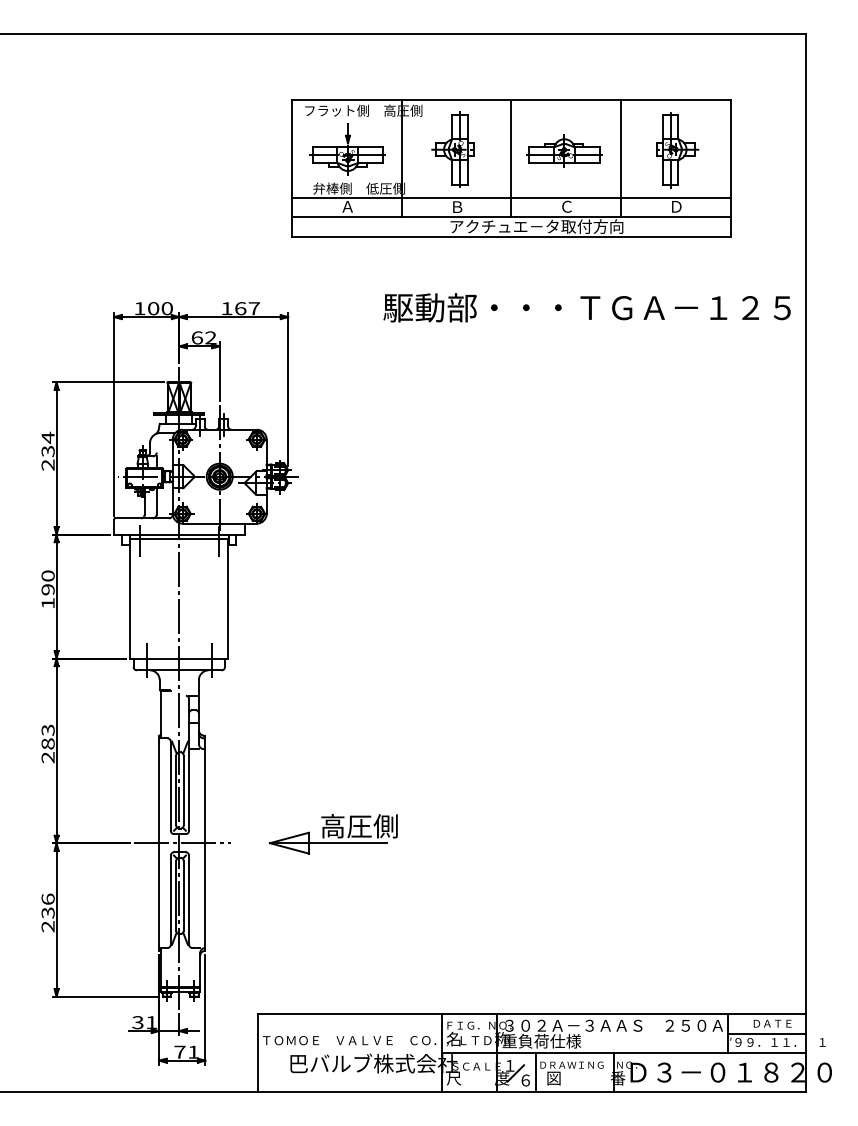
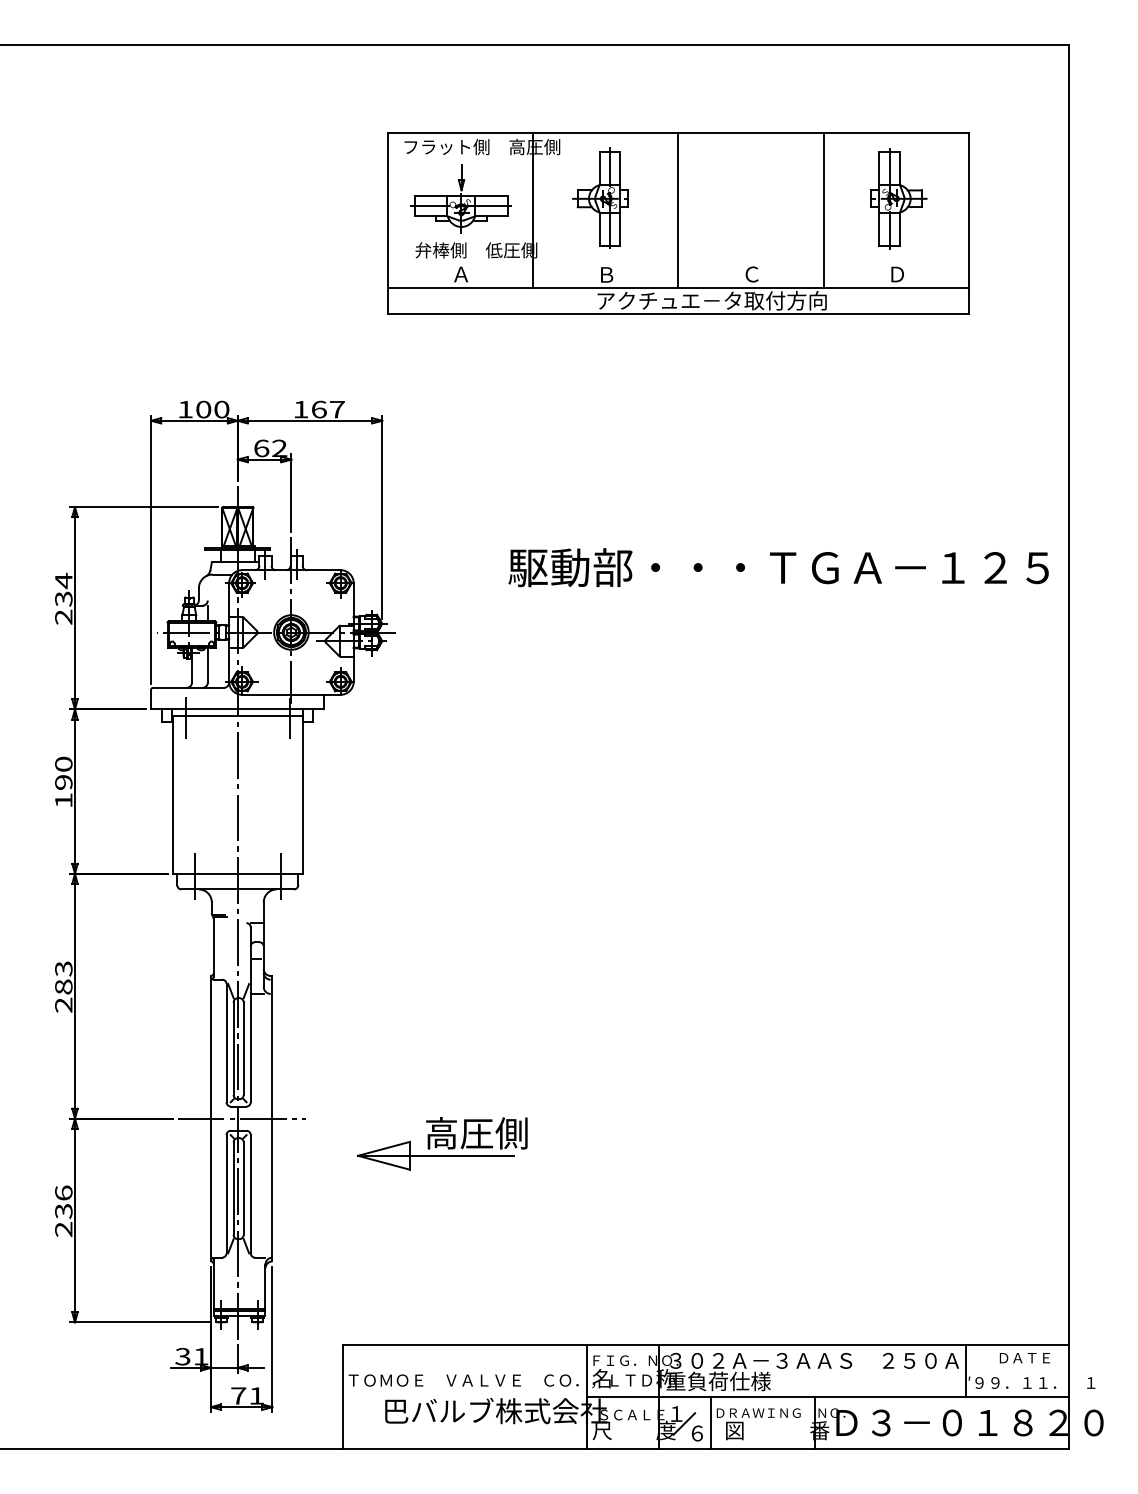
part: (564, 150) -> (748, 199), removed
line: (511, 197) -> (678, 262), removed
text: (586, 307) -> (777, 567), moved
part: (333, 834) -> (442, 1144), moved
line: (766, 1033) -> (1016, 1371), removed

